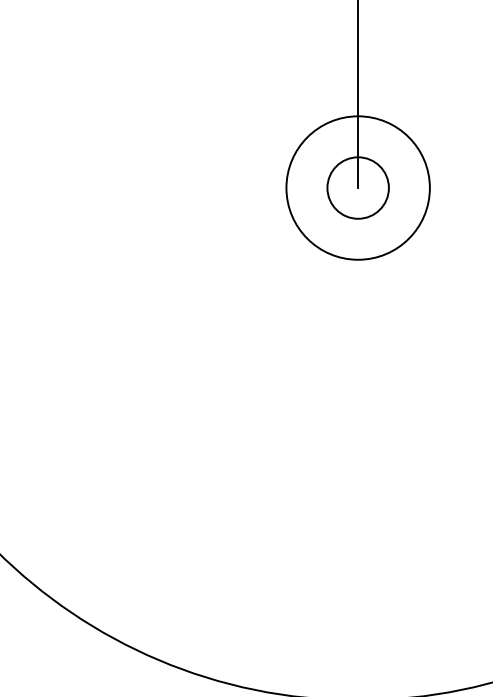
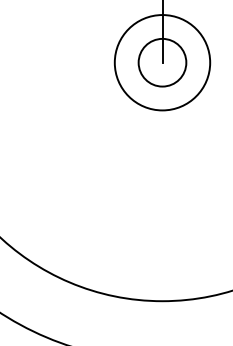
circle: (358, 187) -> (162, 62), size x1.43
circle: (358, 187) -> (162, 62), size x1.67

